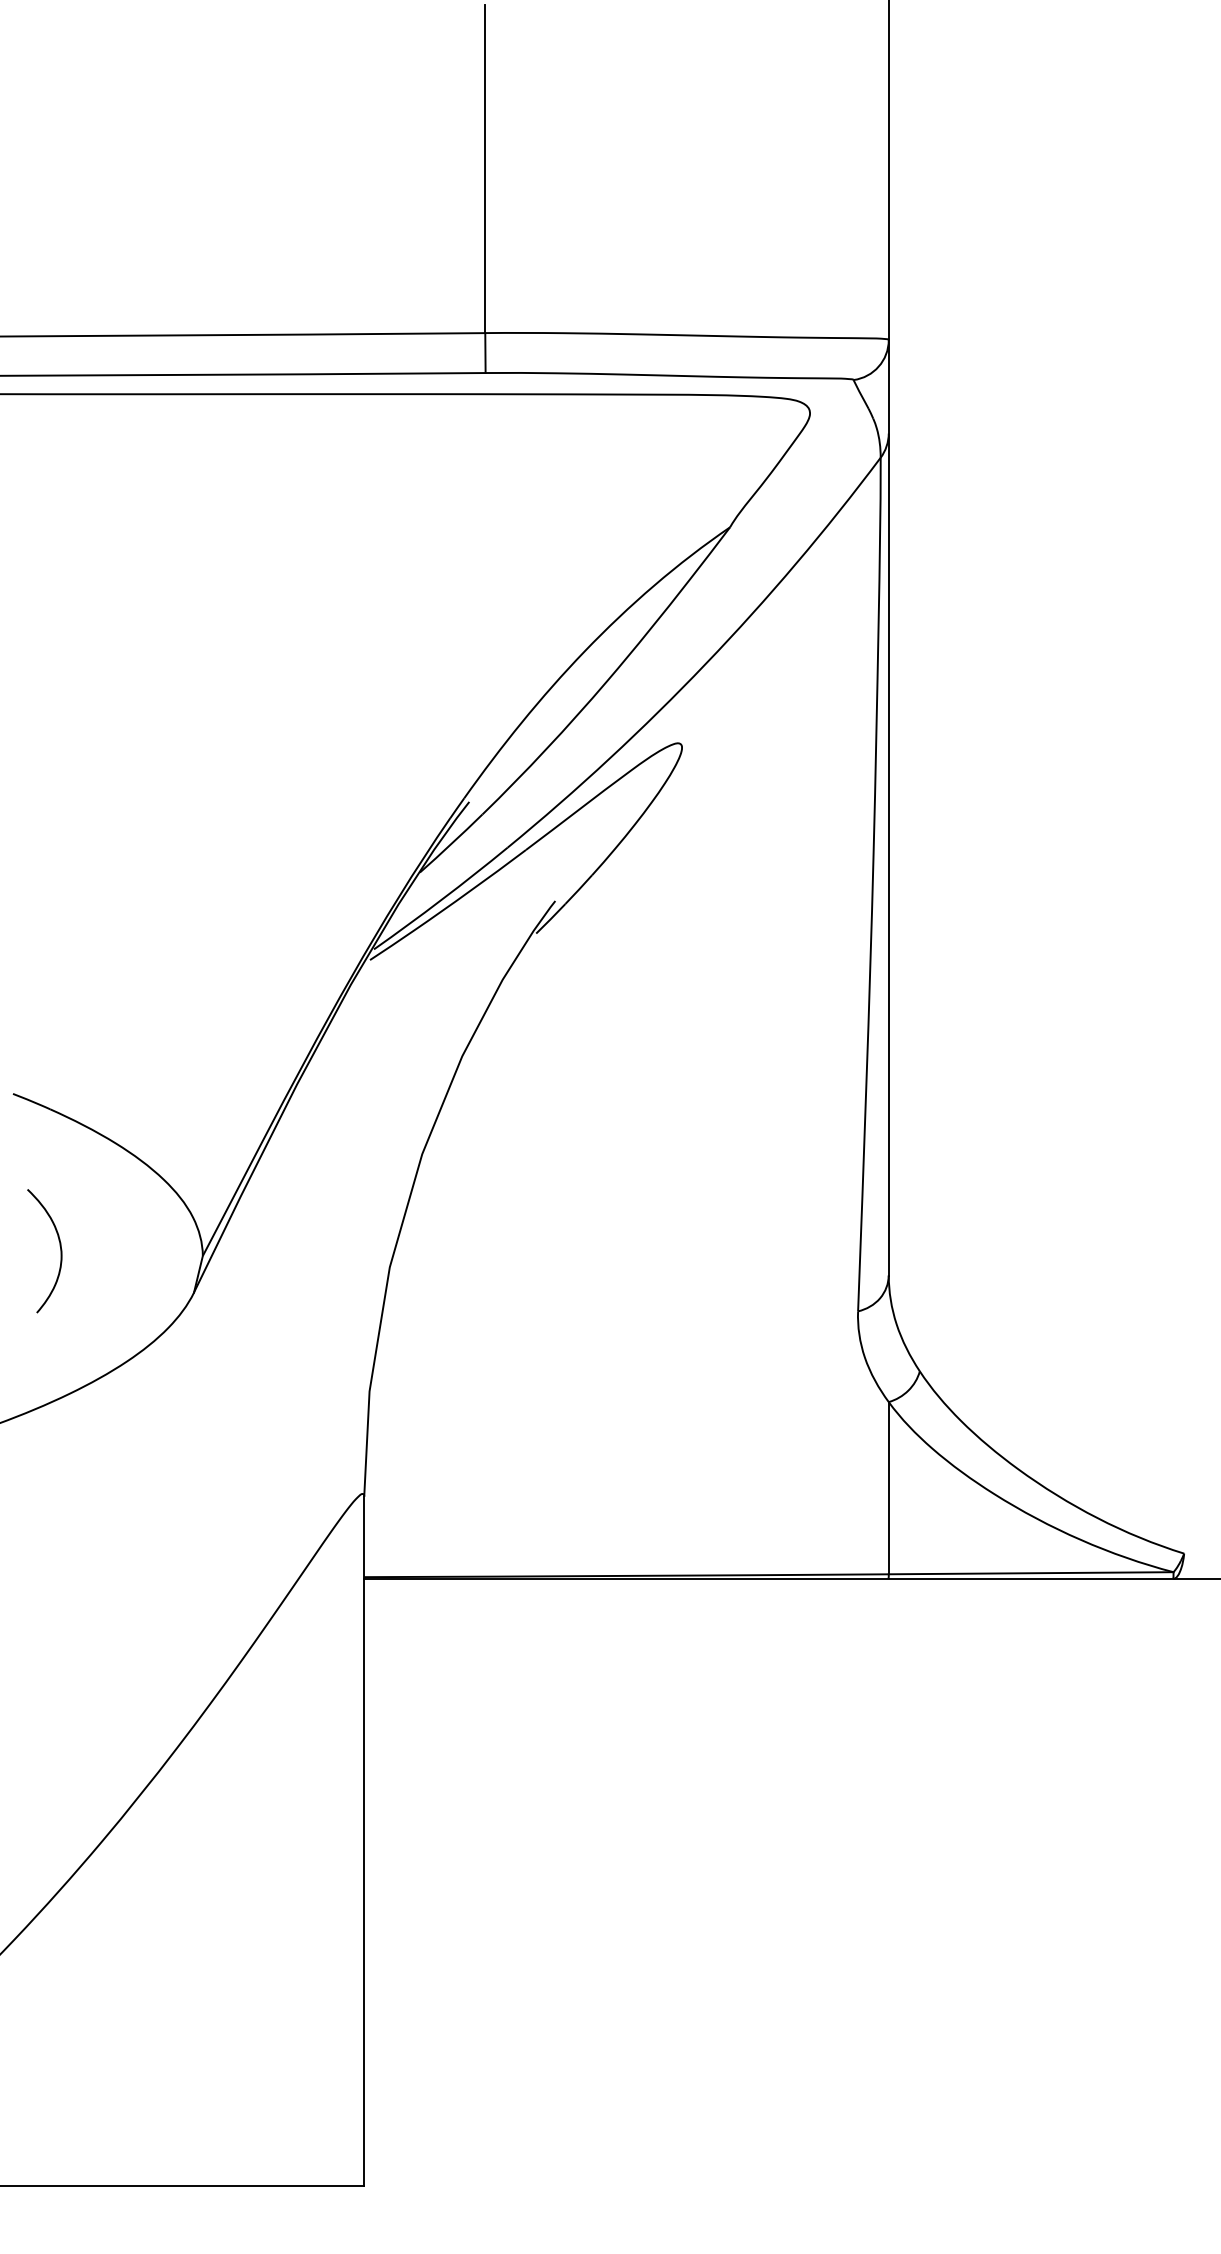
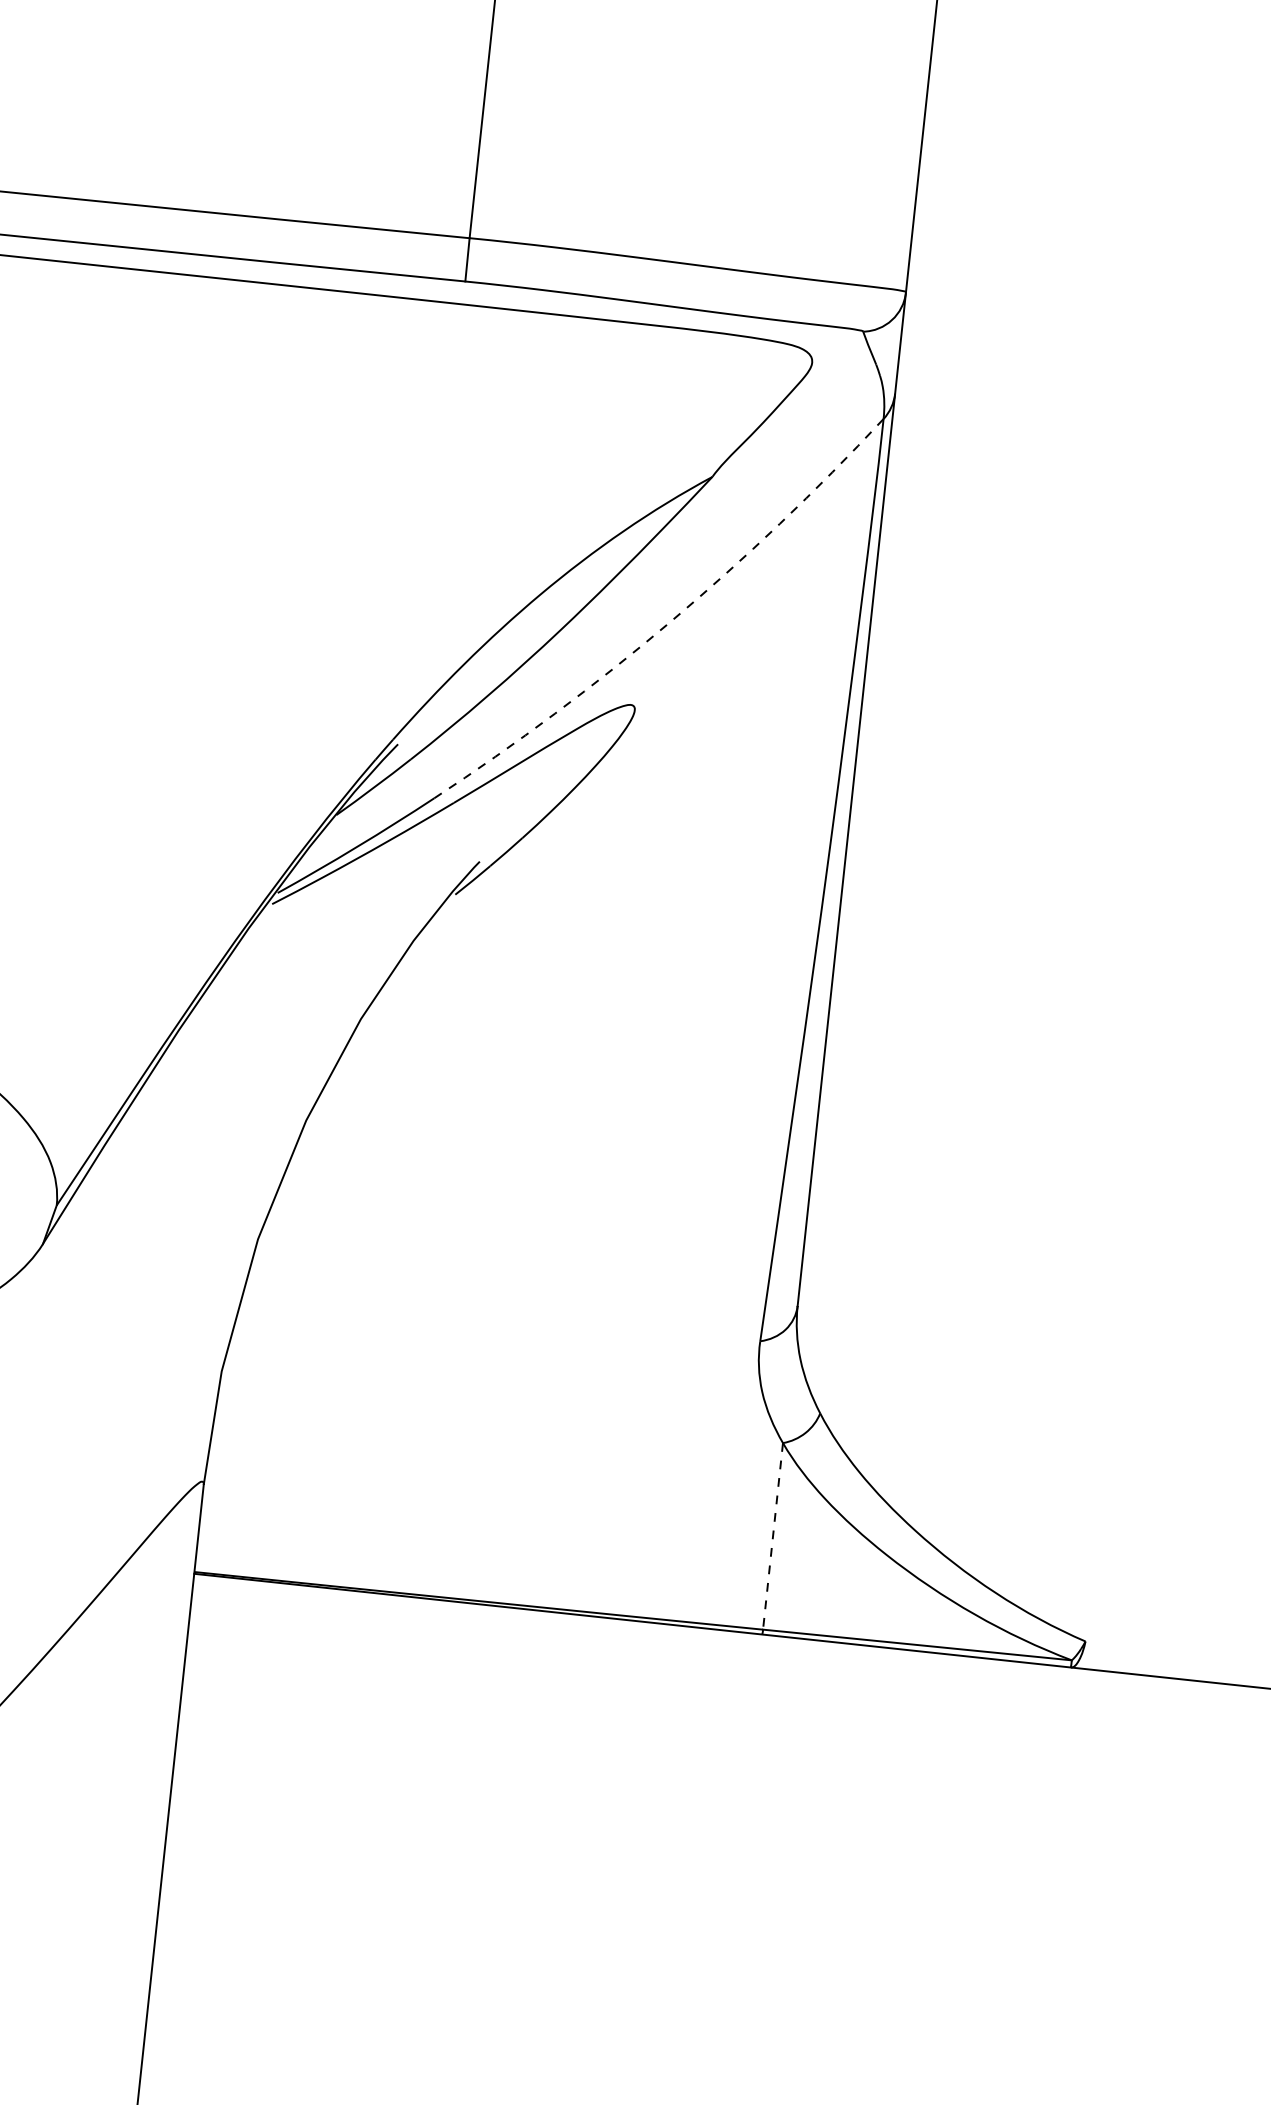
arc: (705, 663) -> (669, 621), solid -> dashed
line: (888, 1488) -> (772, 1536), solid -> dashed

